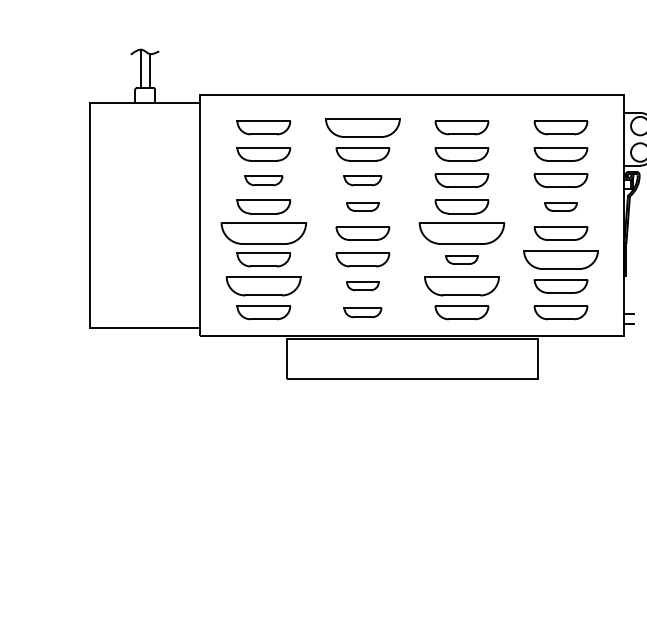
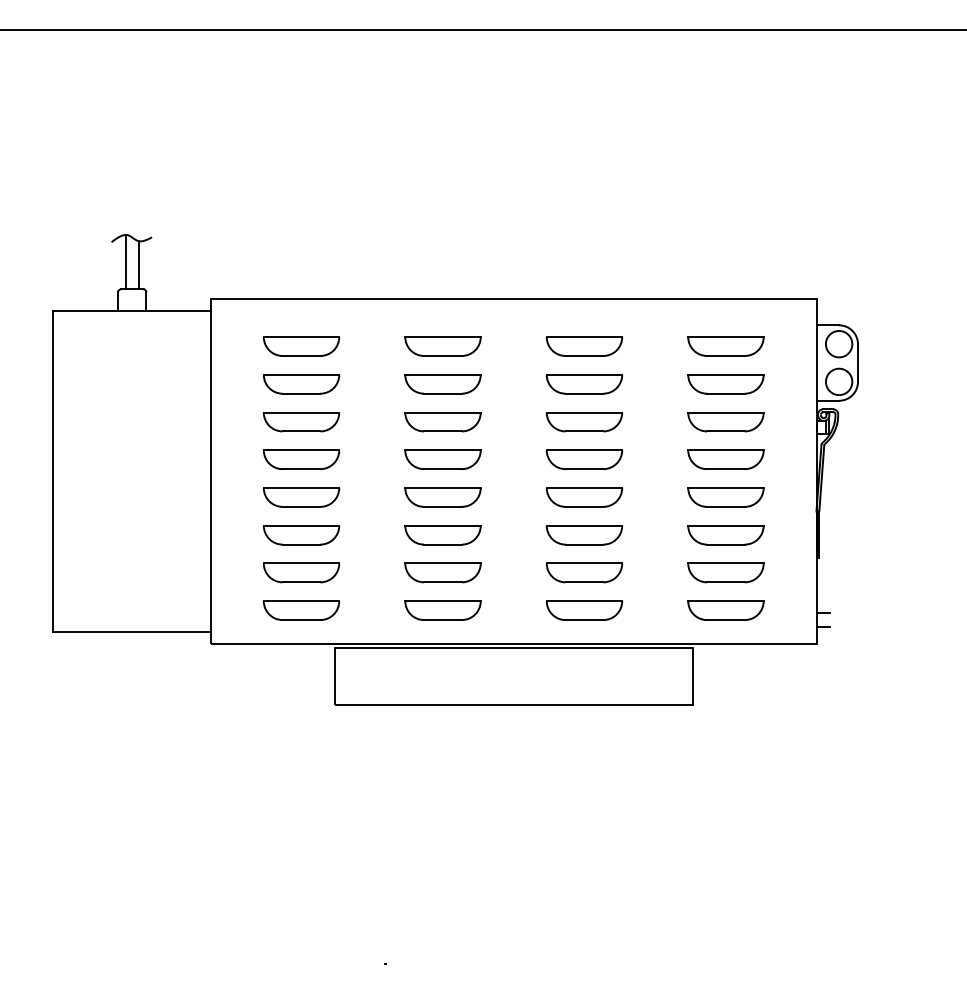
part: (362, 127) -> (442, 346), size x0.71
part: (263, 180) -> (301, 422), size x1.43
part: (362, 180) -> (442, 422), size x1.43
part: (362, 206) -> (442, 459), size x1.67
part: (560, 206) -> (725, 459), size x1.67
part: (263, 233) -> (301, 497), size x0.62
part: (461, 233) -> (584, 497), size x0.62
part: (461, 260) -> (584, 535), size x1.67
part: (560, 260) -> (725, 535), size x0.71
part: (263, 285) -> (301, 572), size x0.71
part: (362, 285) -> (442, 572), size x1.67
part: (461, 285) -> (584, 572), size x0.71
part: (362, 312) -> (442, 610), size x1.43

